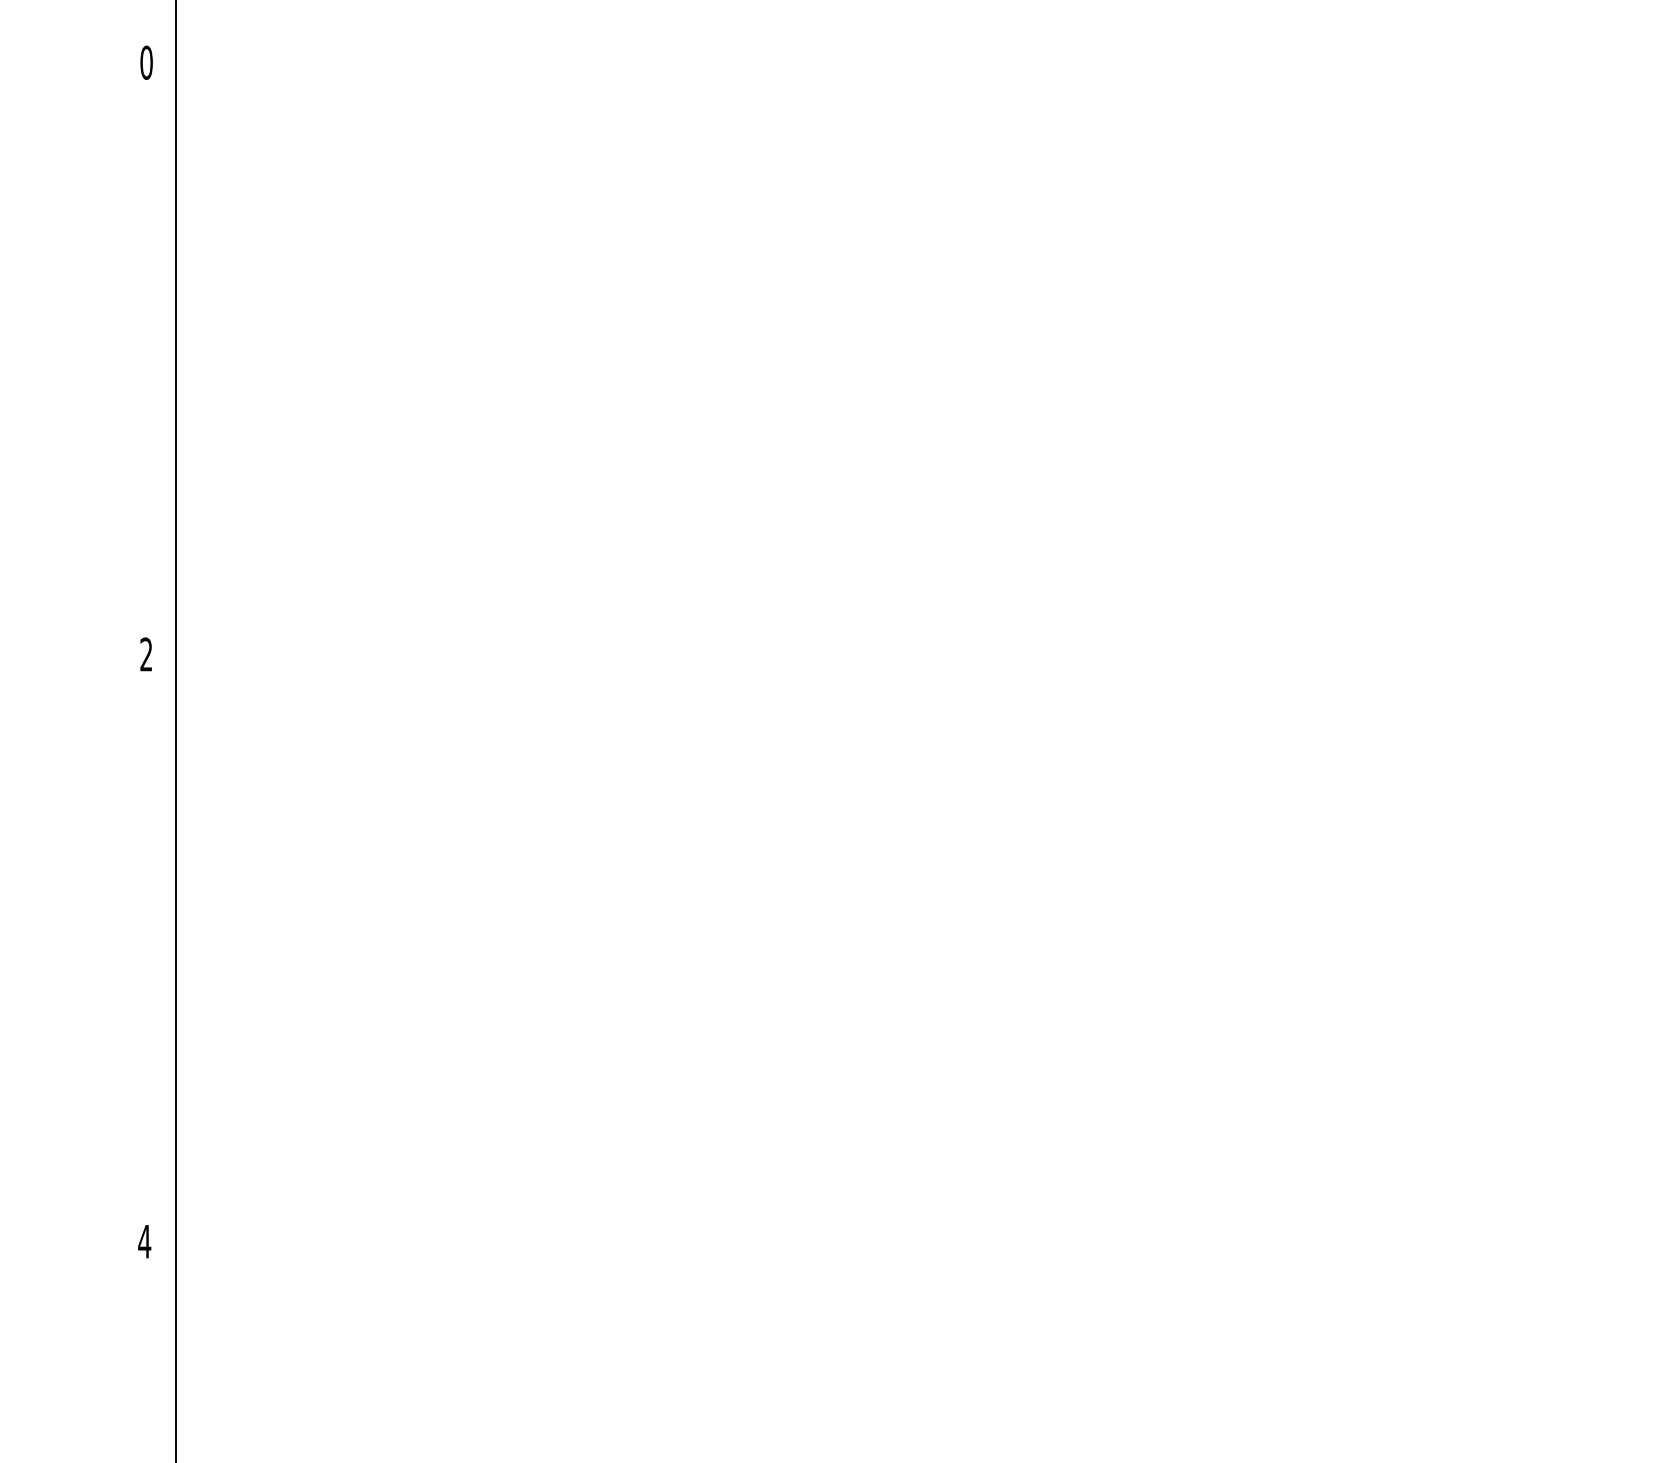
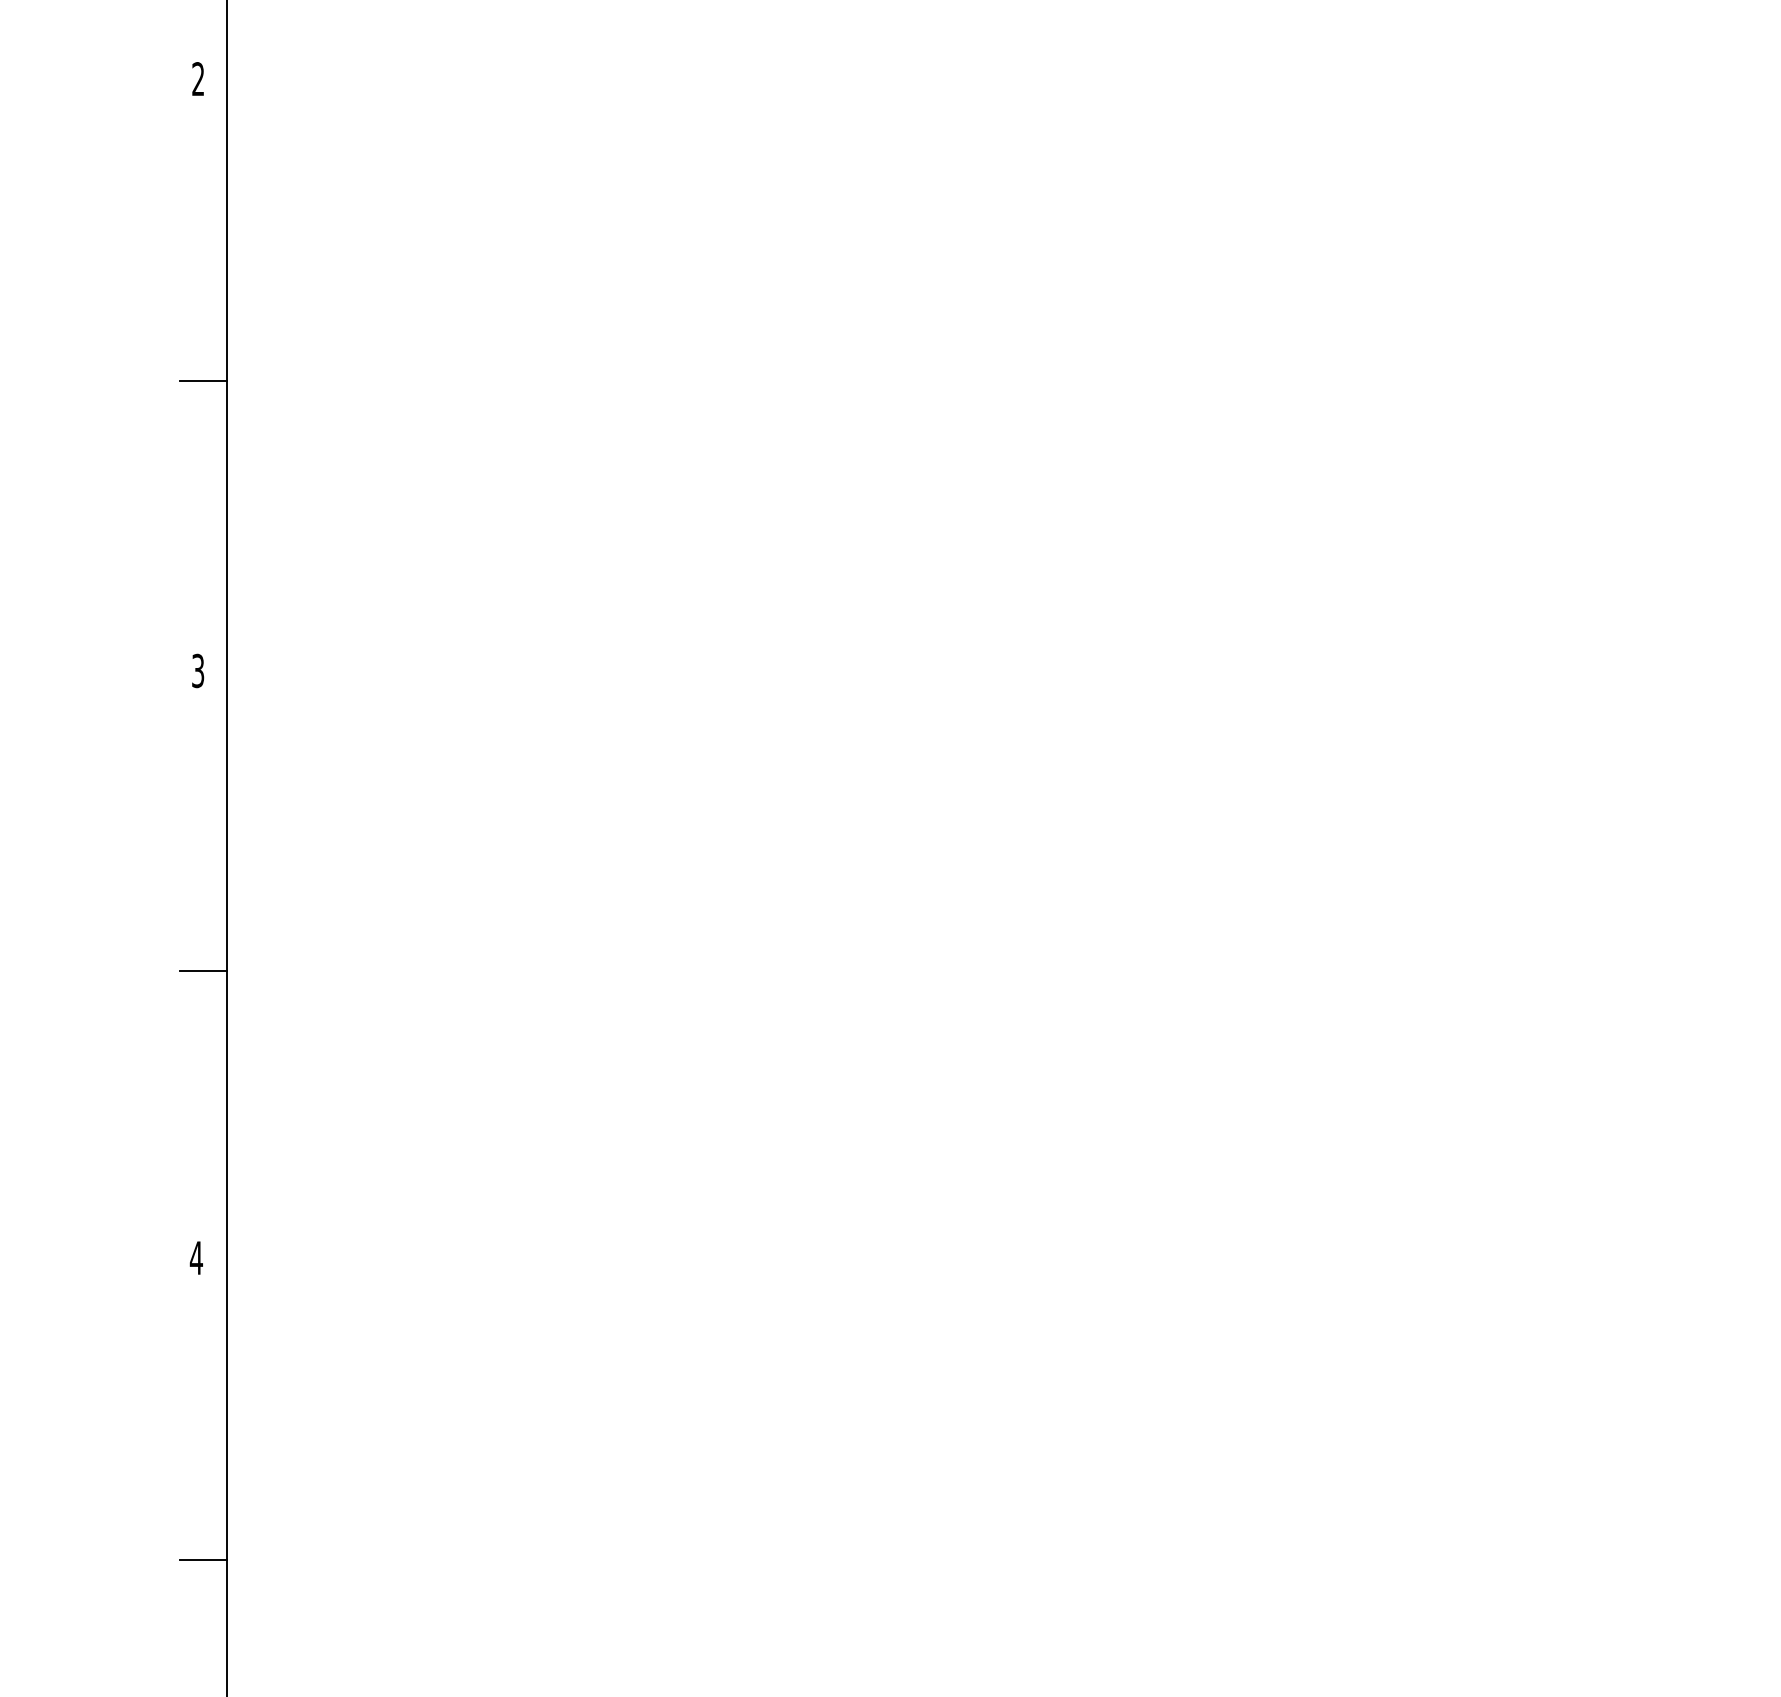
text: (146, 63) -> (198, 79), 0 -> 2
line: (151, 365) -> (203, 381), added
text: (146, 655) -> (198, 671), 2 -> 3
line: (151, 954) -> (203, 970), added

